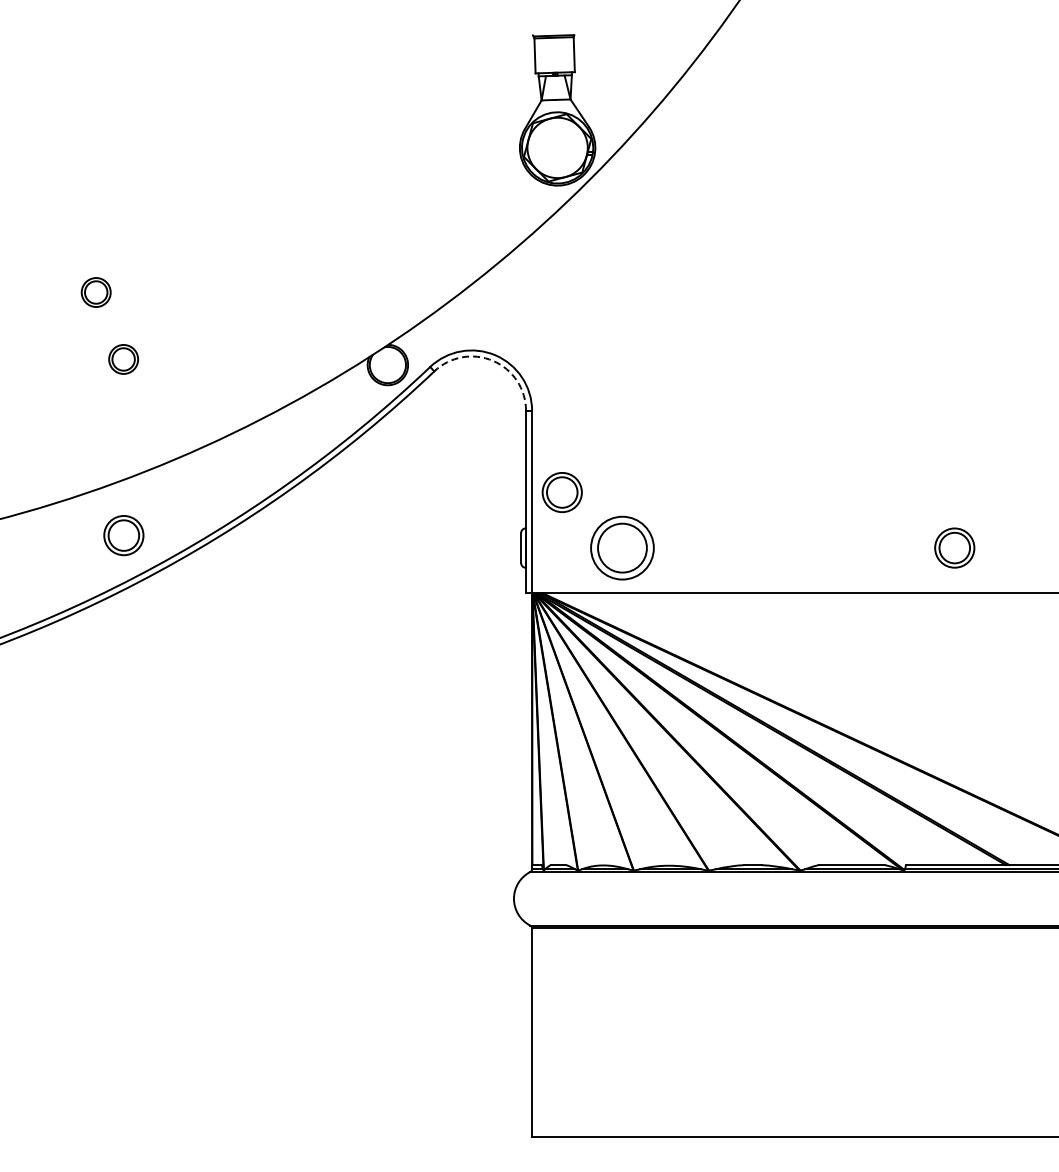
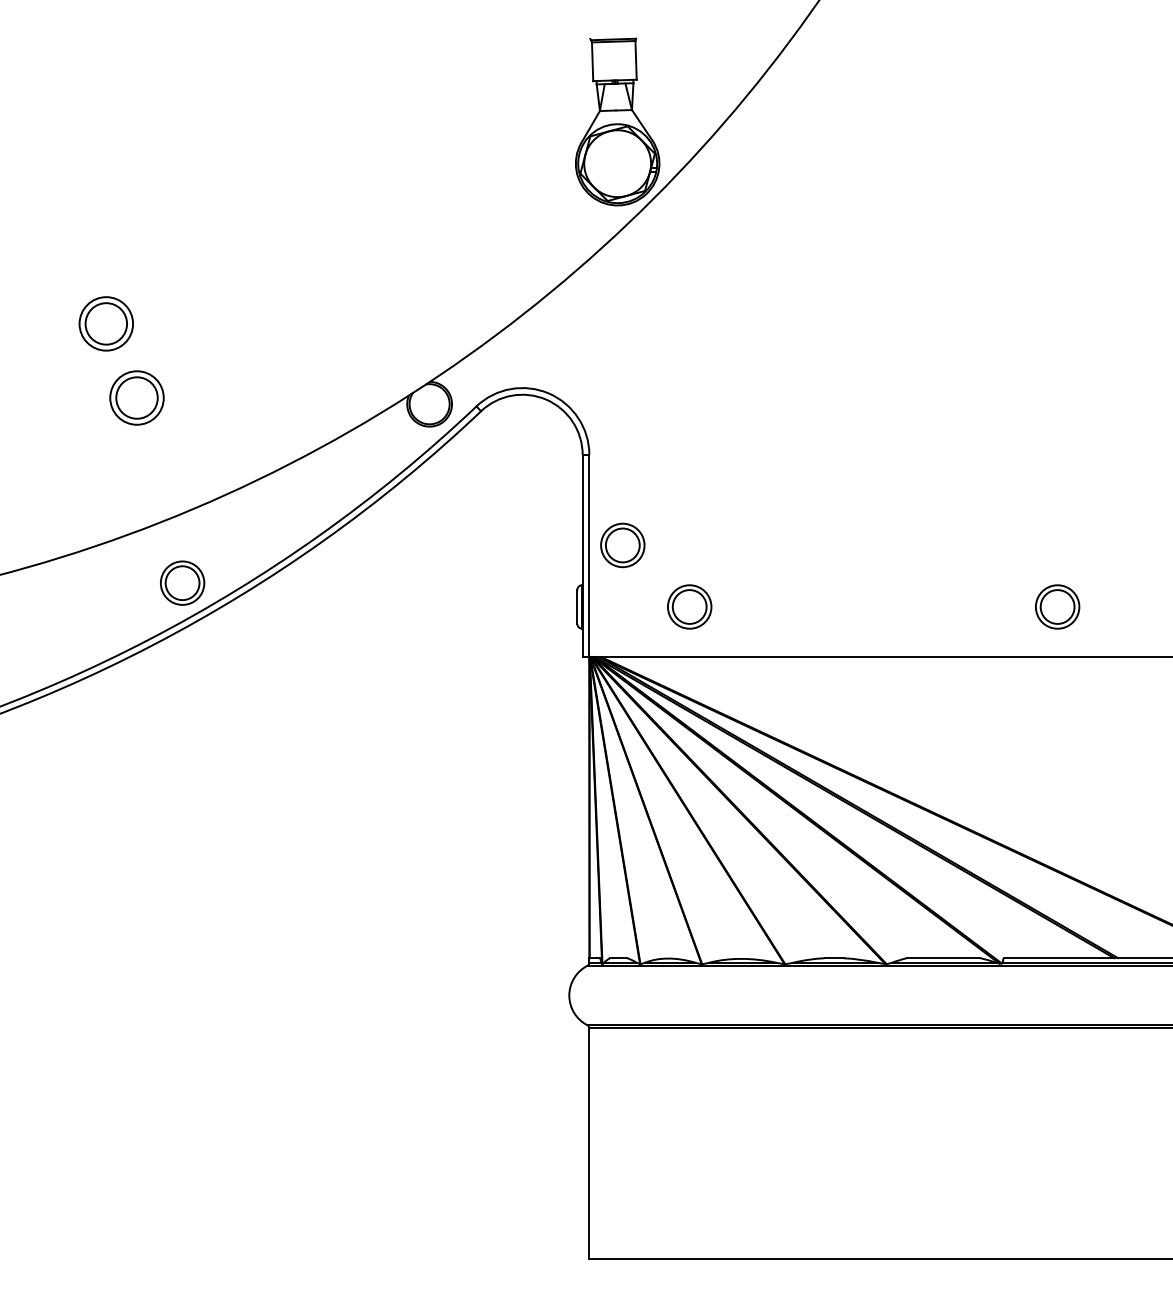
part: (96, 292) -> (106, 323), size x1.67
part: (123, 359) -> (136, 398), size x1.67
arc: (493, 360) -> (546, 399), dashed -> solid
part: (123, 535) -> (182, 583), moved
part: (622, 547) -> (689, 606), size x0.62

